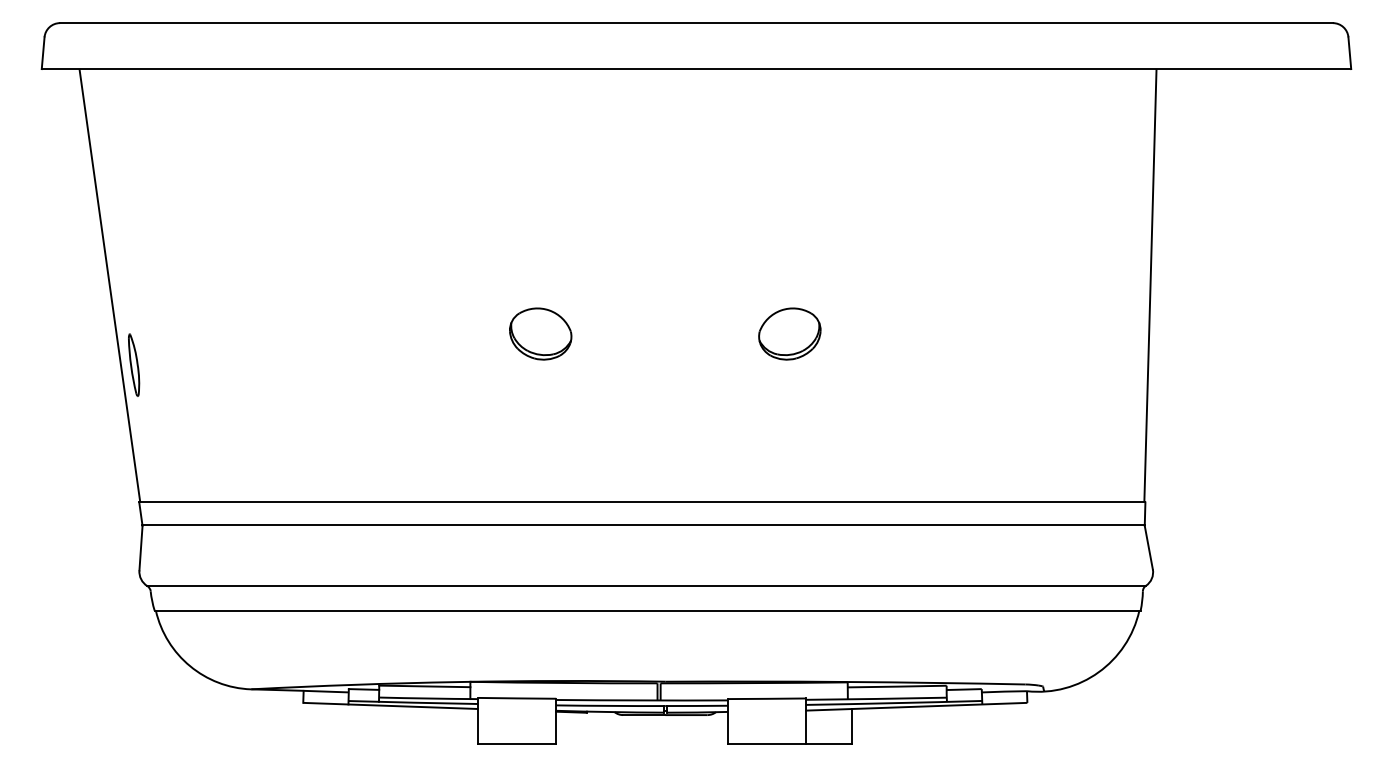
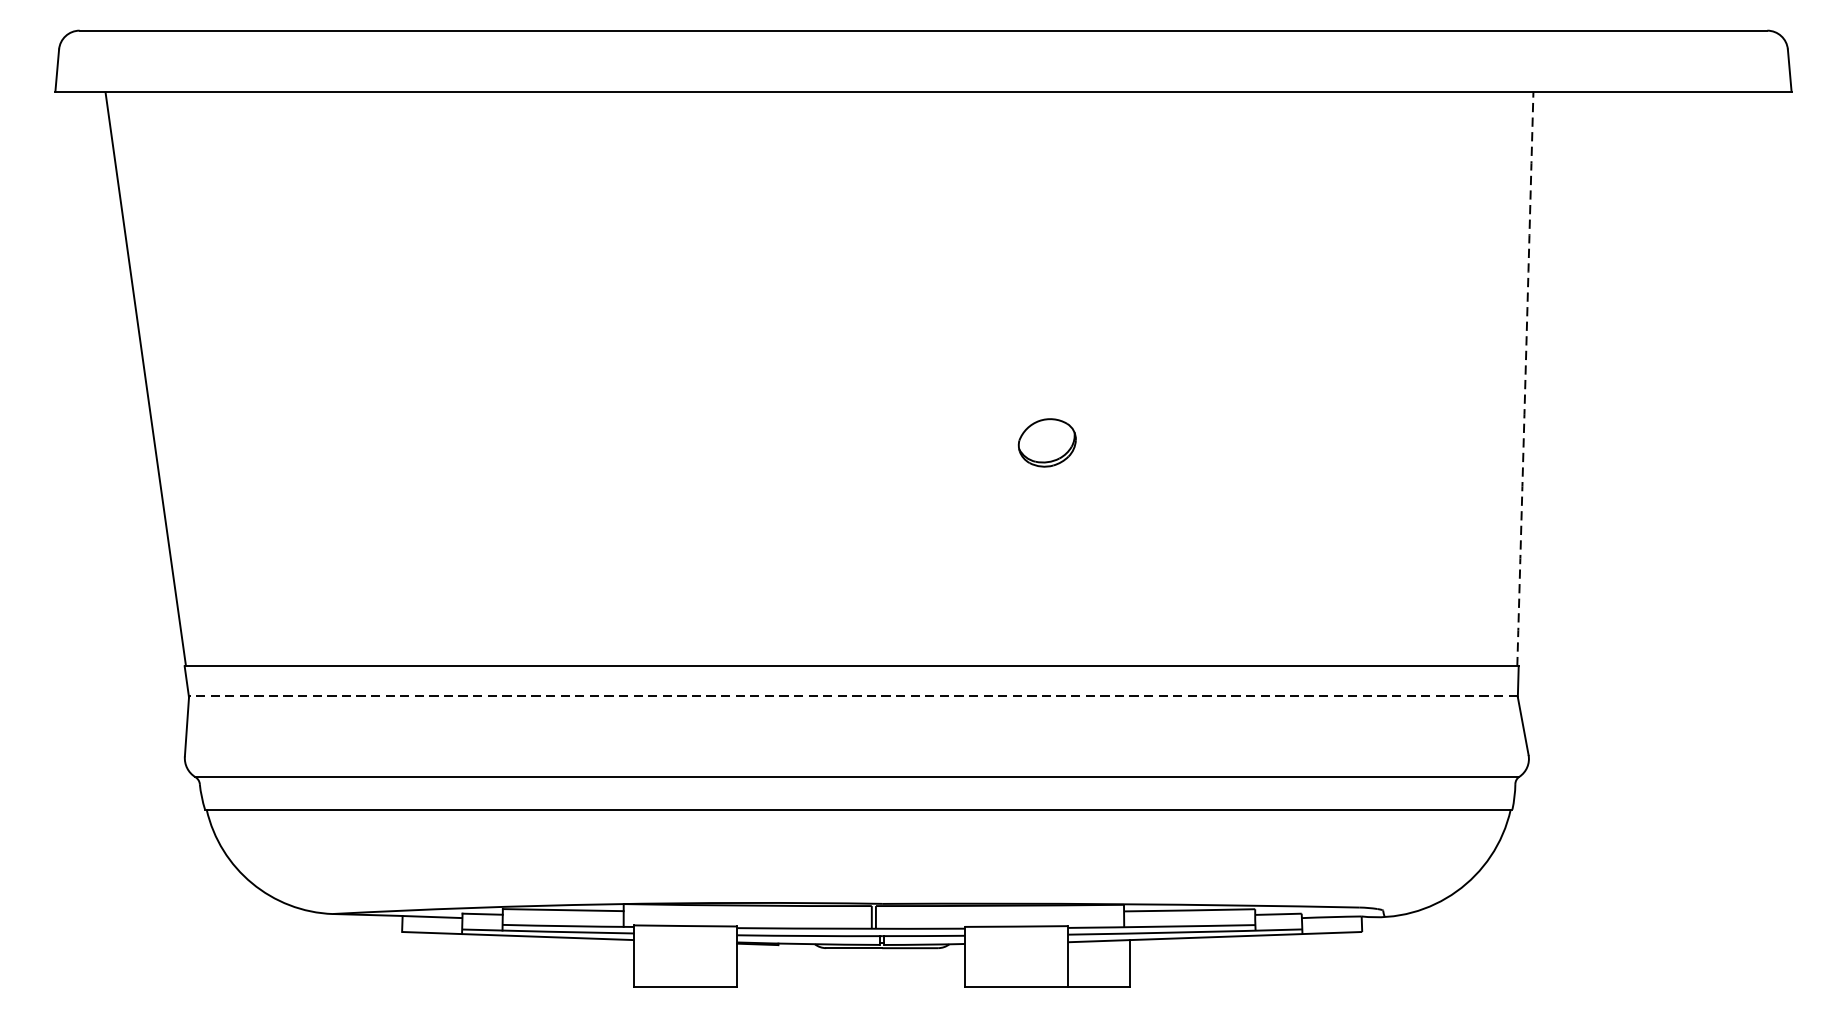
arc: (1150, 285) -> (1525, 378), solid -> dashed
part: (540, 333) -> (716, 442), removed
part: (789, 333) -> (1046, 442), size x0.7
part: (134, 364) -> (178, 483), removed
line: (643, 525) -> (853, 696), solid -> dashed

